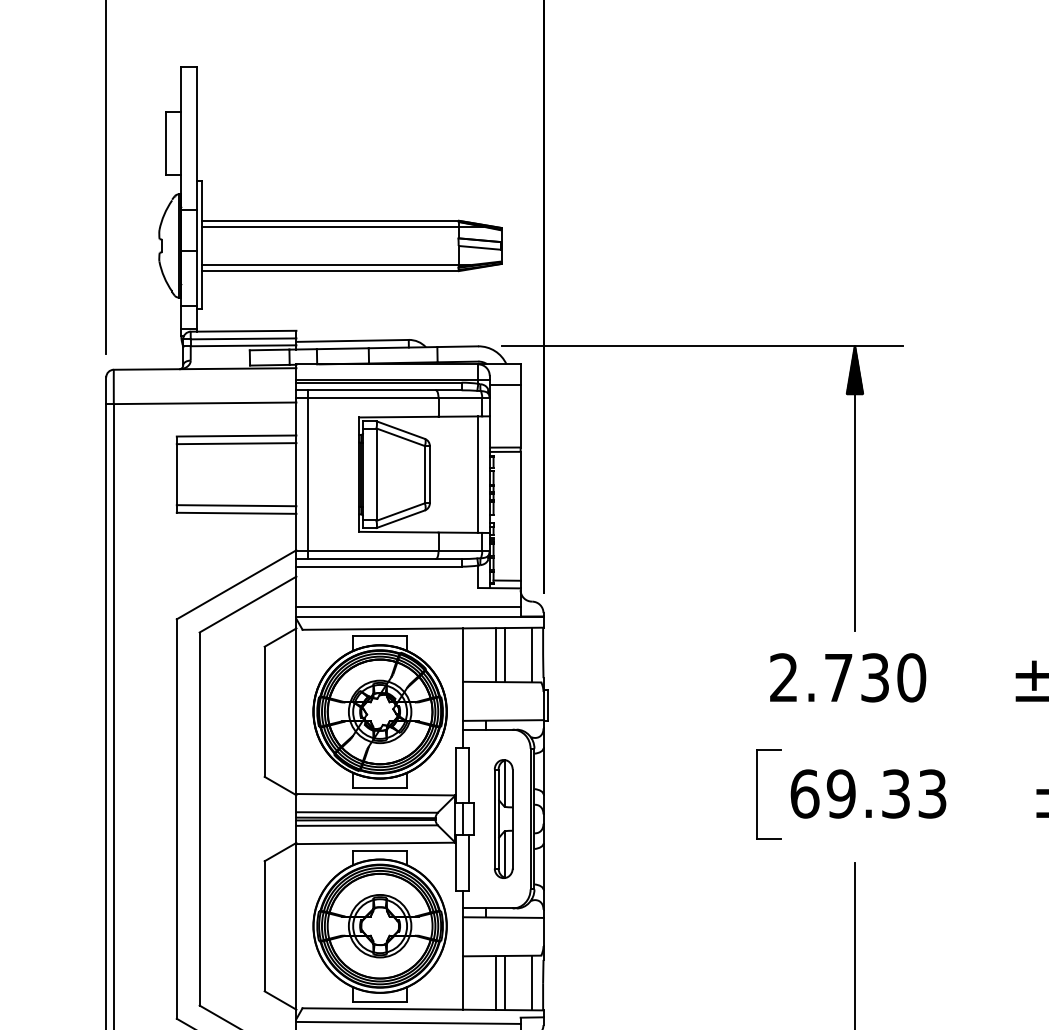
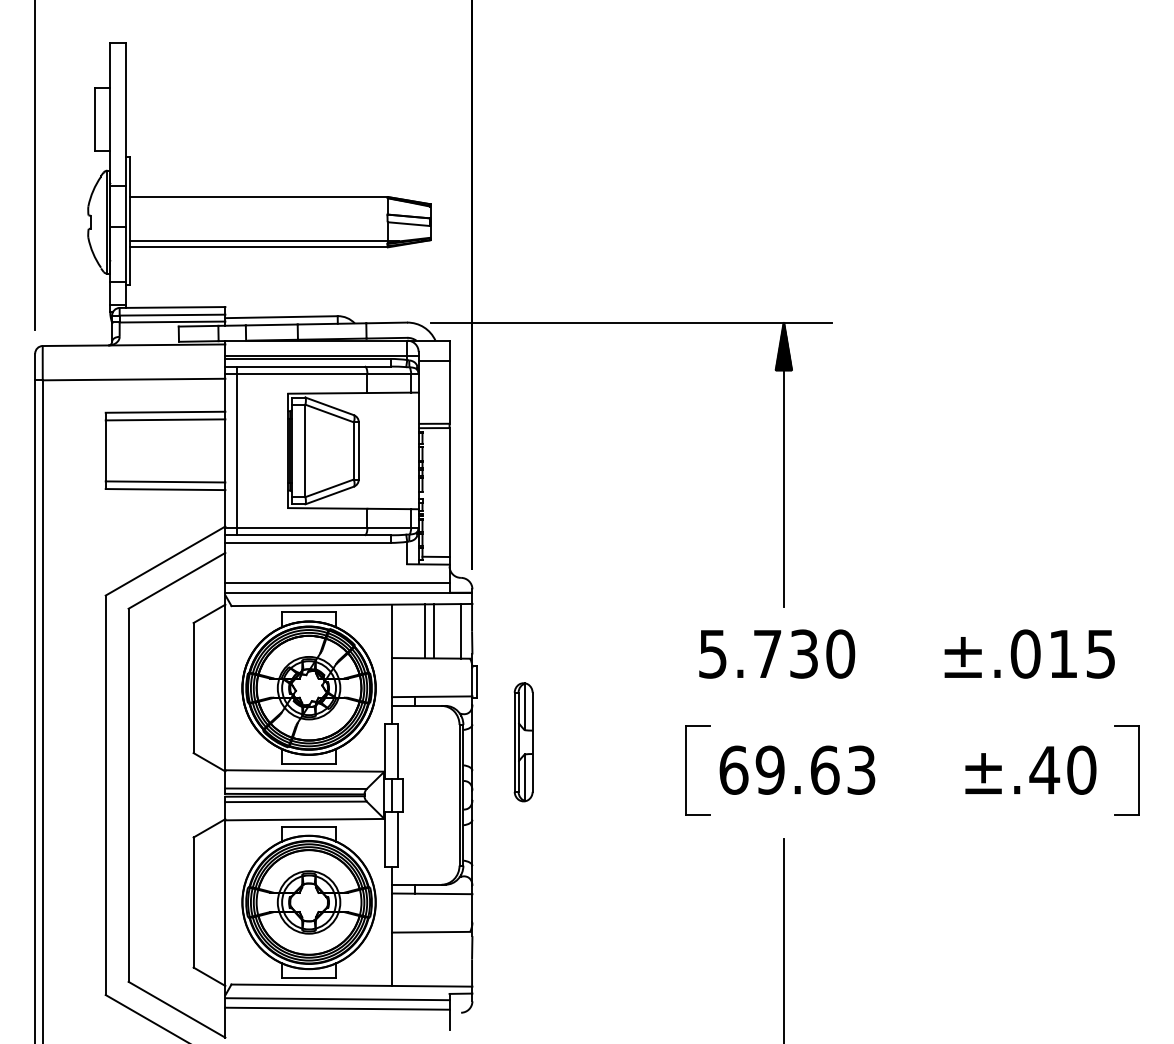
line: (342, 227) -> (271, 203), removed
line: (478, 474) -> (407, 450), removed
text: (783, 677) -> (712, 653), 2.730 -> 5.730
text: (895, 793) -> (824, 769), 69.33 -> 69.63
part: (503, 819) -> (523, 742), moved
line: (532, 982) -> (461, 958), removed
line: (495, 983) -> (424, 959), removed
line: (504, 983) -> (433, 959), removed

